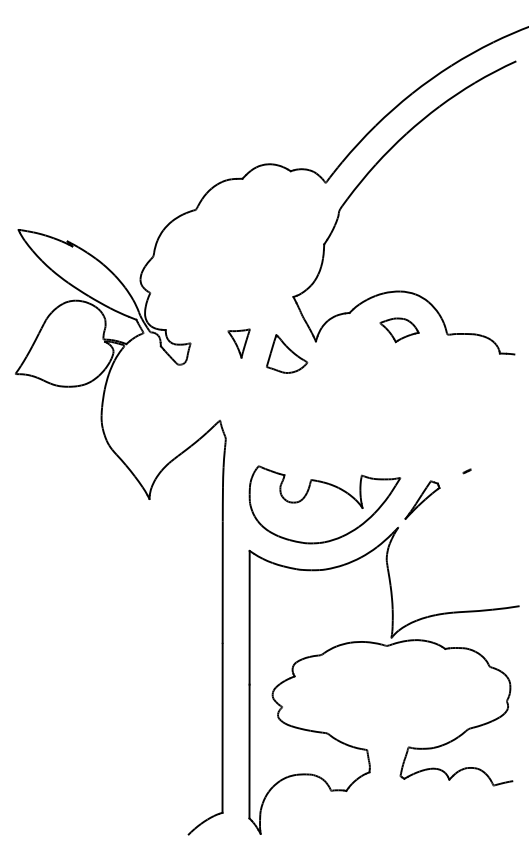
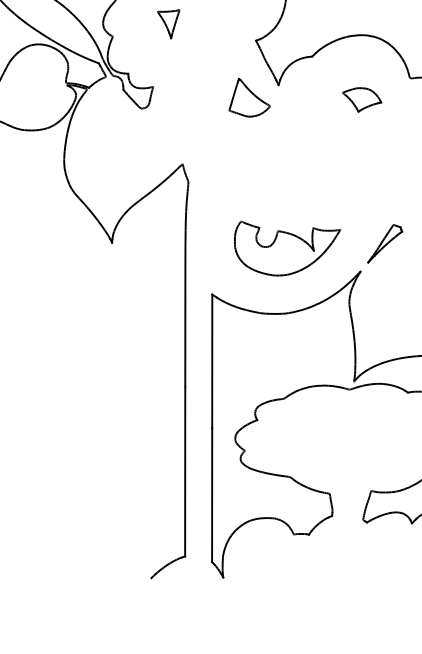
part: (399, 330) -> (362, 100), moved
part: (238, 343) -> (168, 24), moved
part: (324, 504) -> (287, 248), size x0.7

